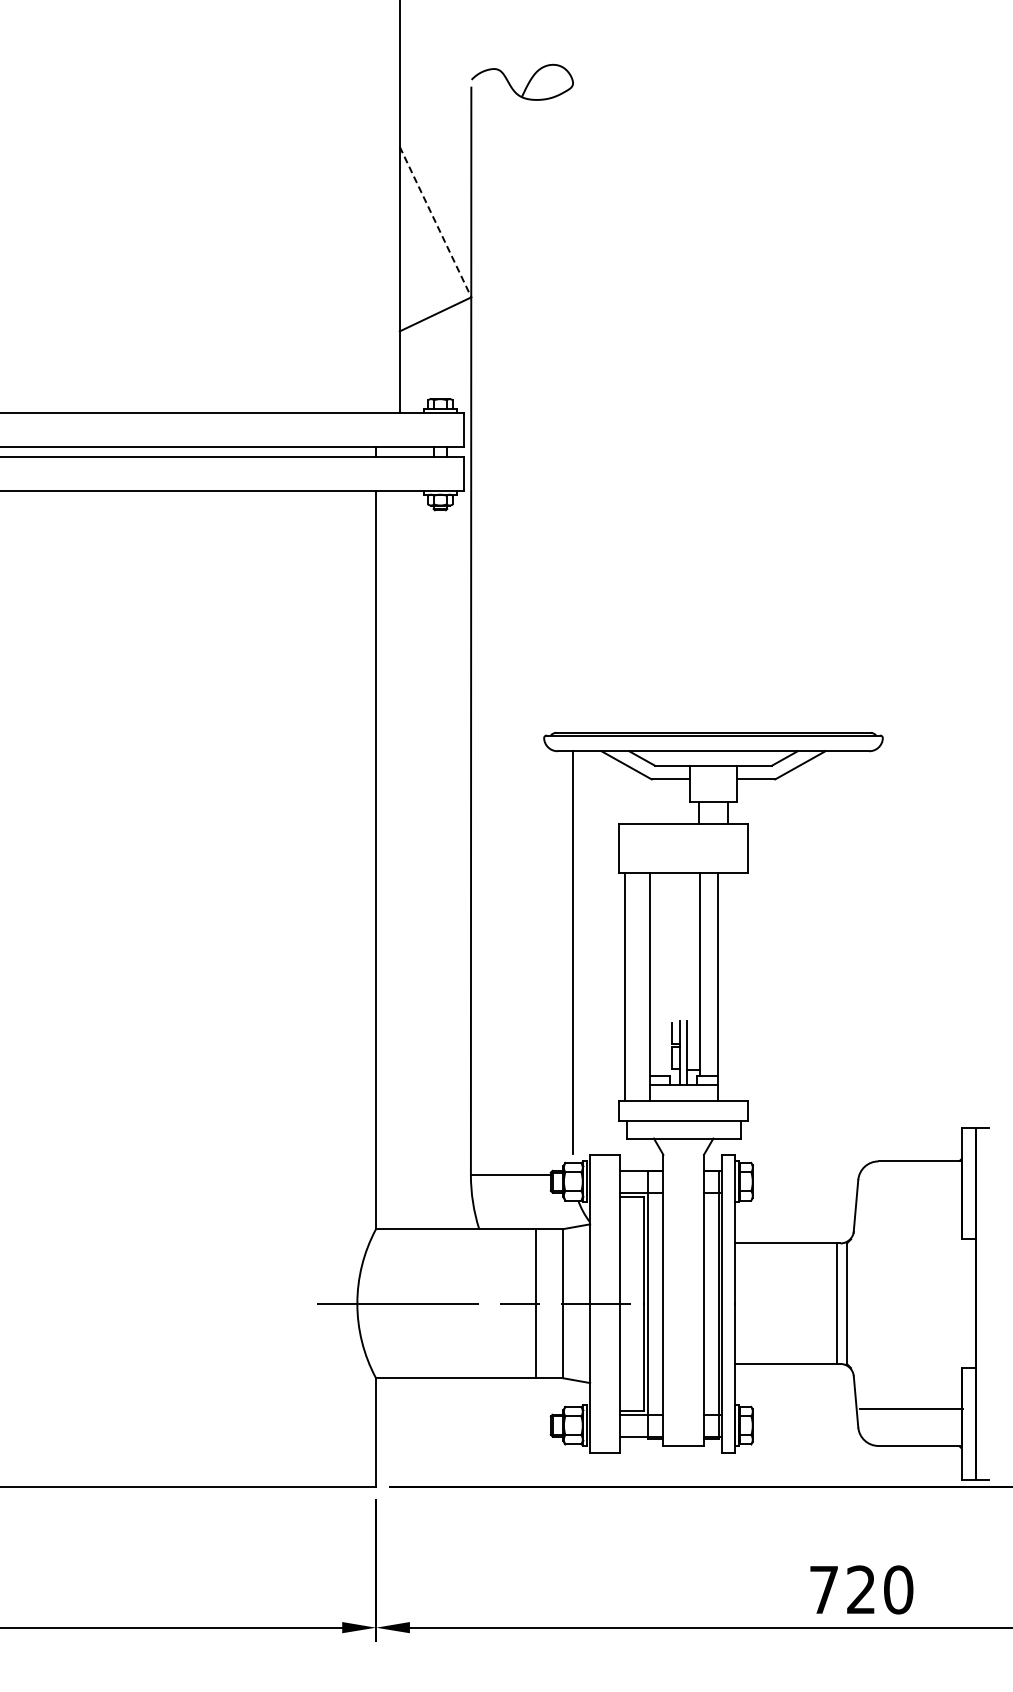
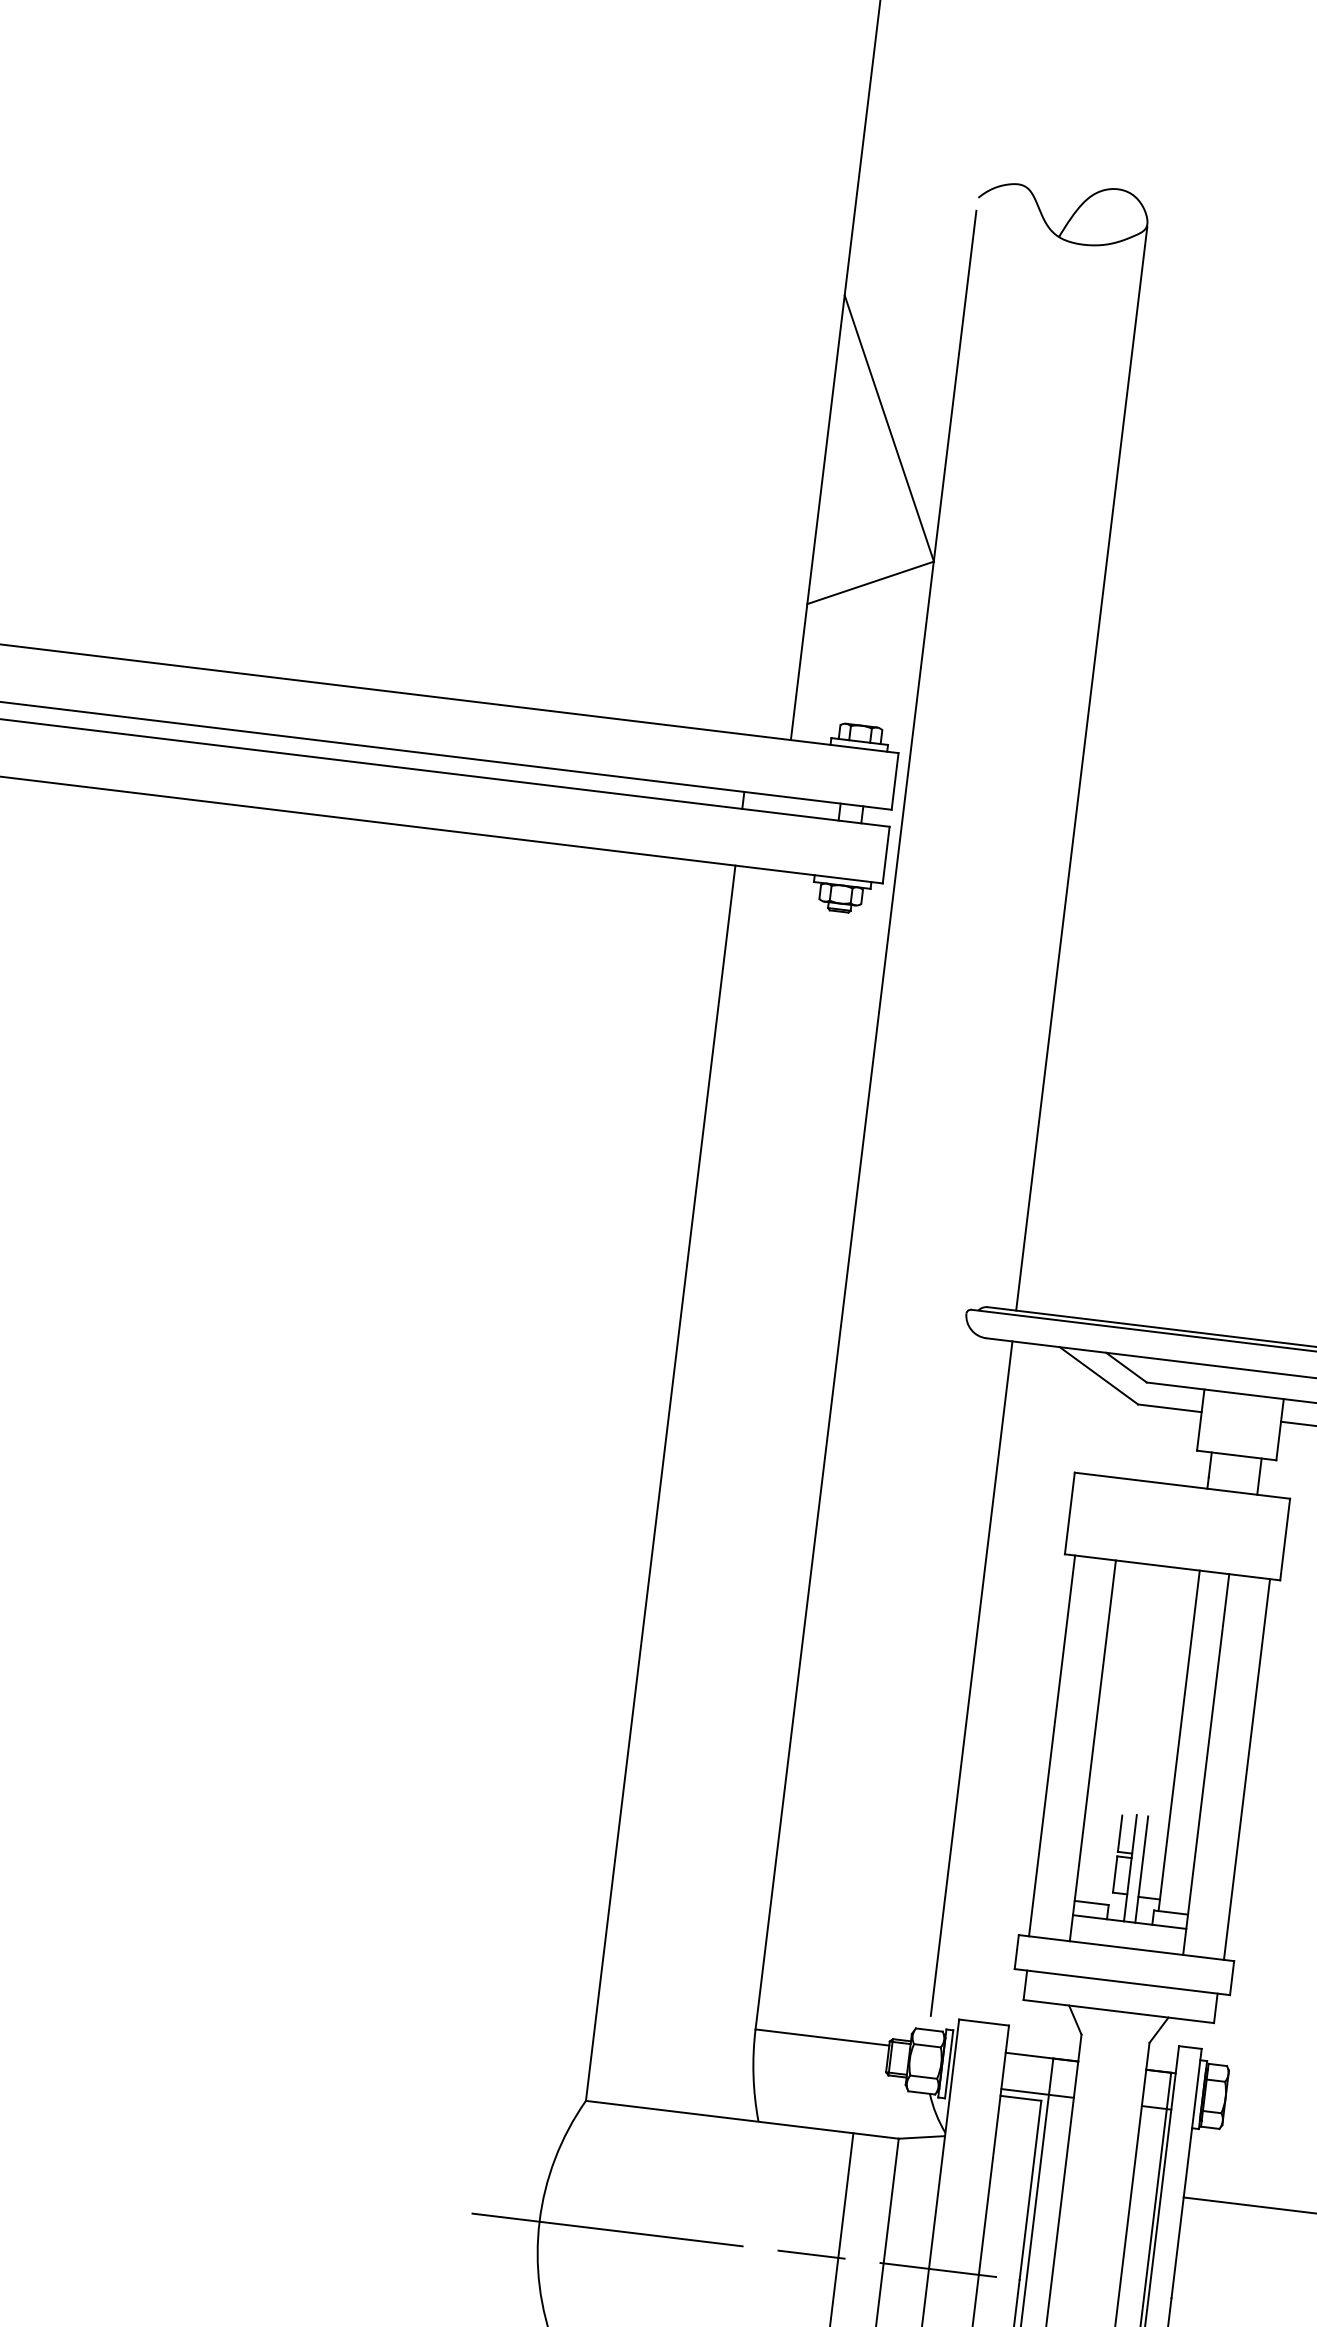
line: (435, 222) -> (889, 429), dashed -> solid
line: (573, 408) -> (1082, 768), added
line: (741, 986) -> (1246, 1768), added

